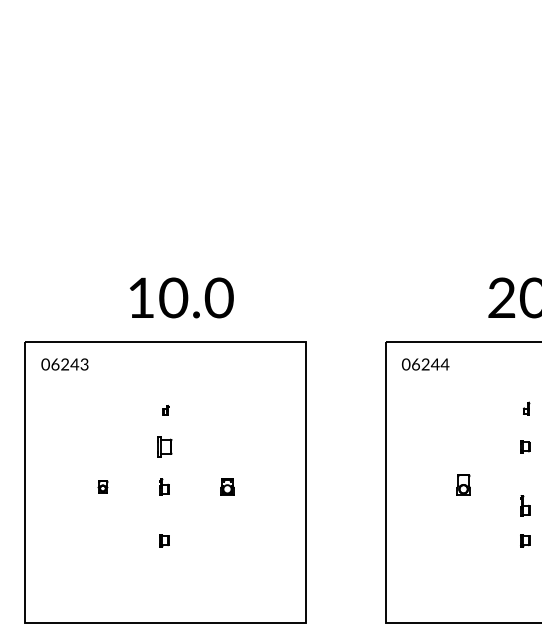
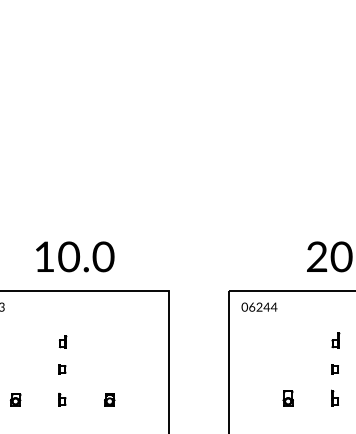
part: (526, 408) -> (335, 340), size x1.67
part: (165, 410) -> (62, 341), size x1.67
part: (164, 446) -> (62, 369), size x0.62
part: (102, 486) -> (15, 399), size x1.43
part: (525, 505) -> (334, 397), moved

